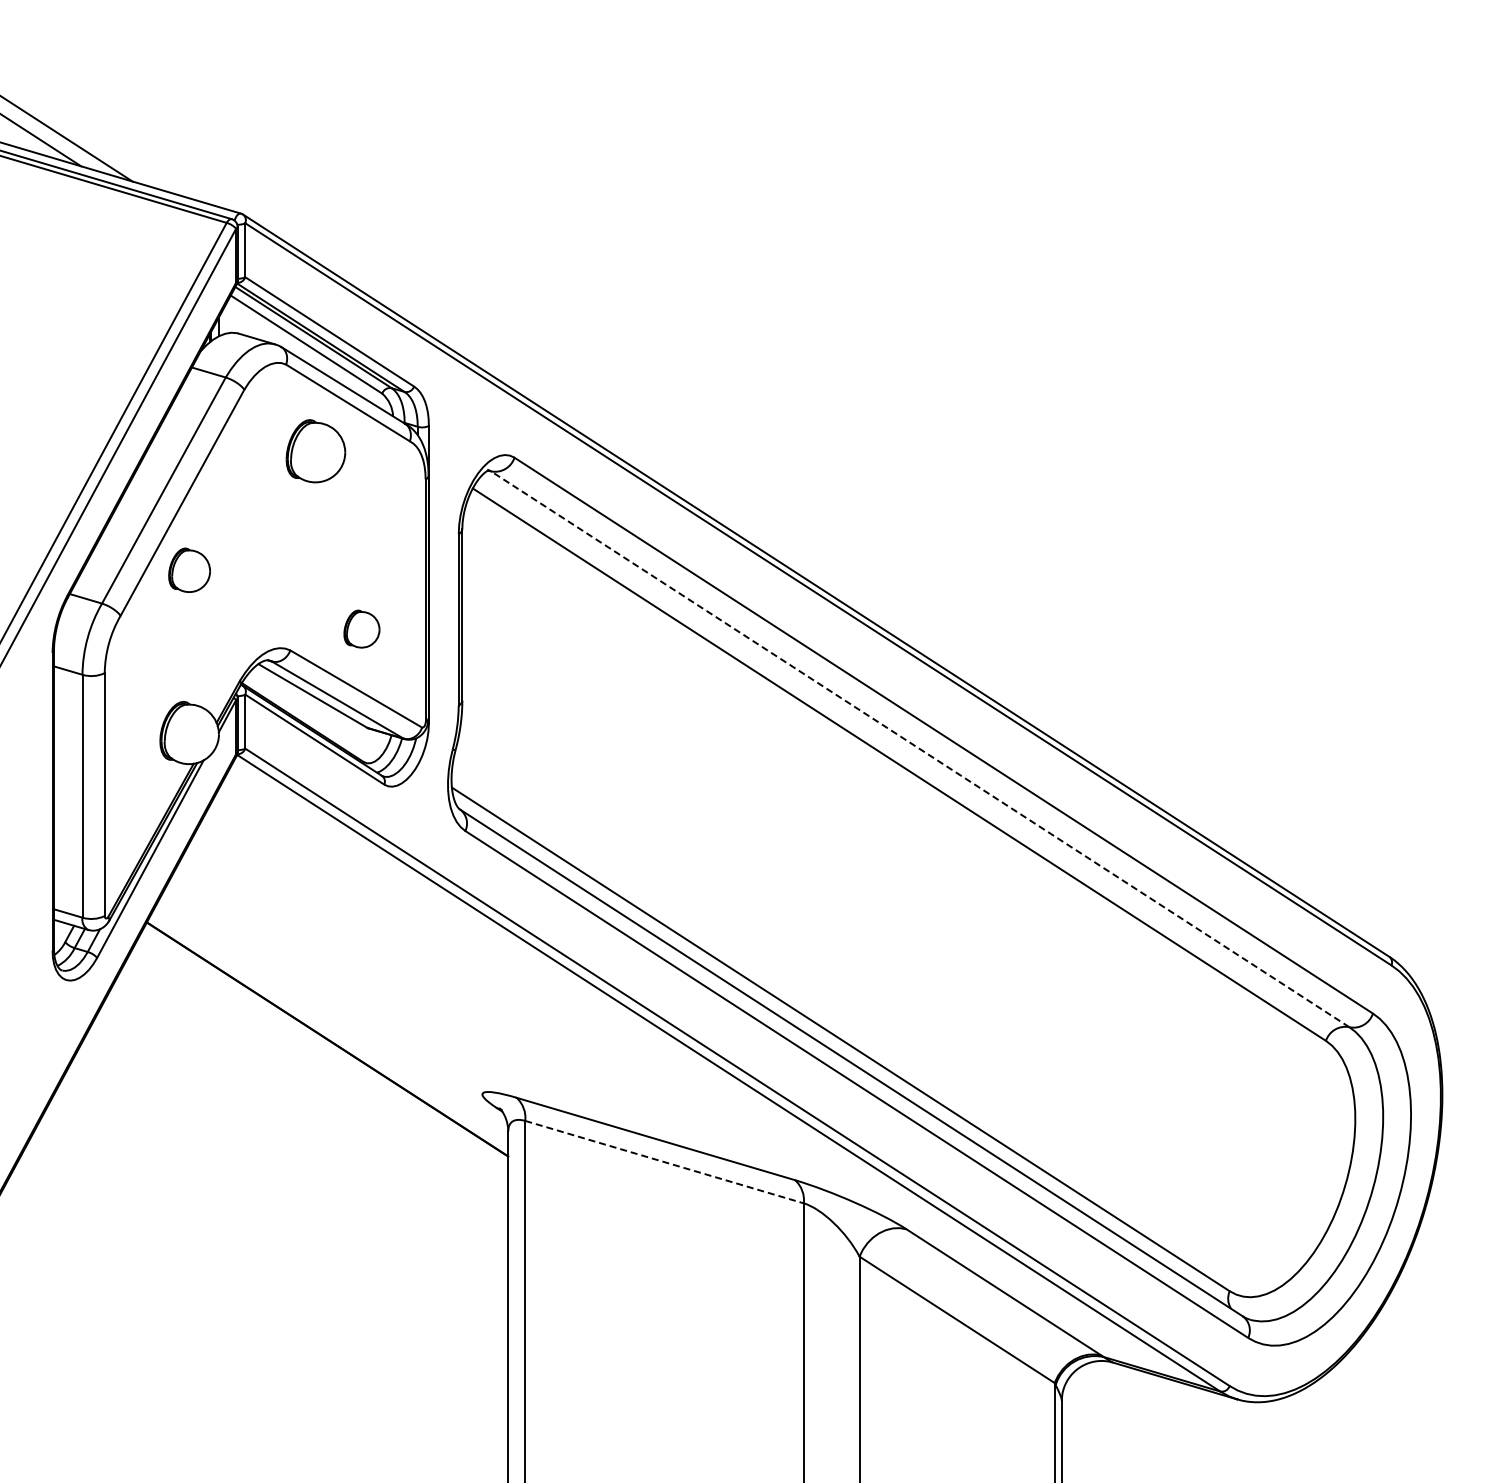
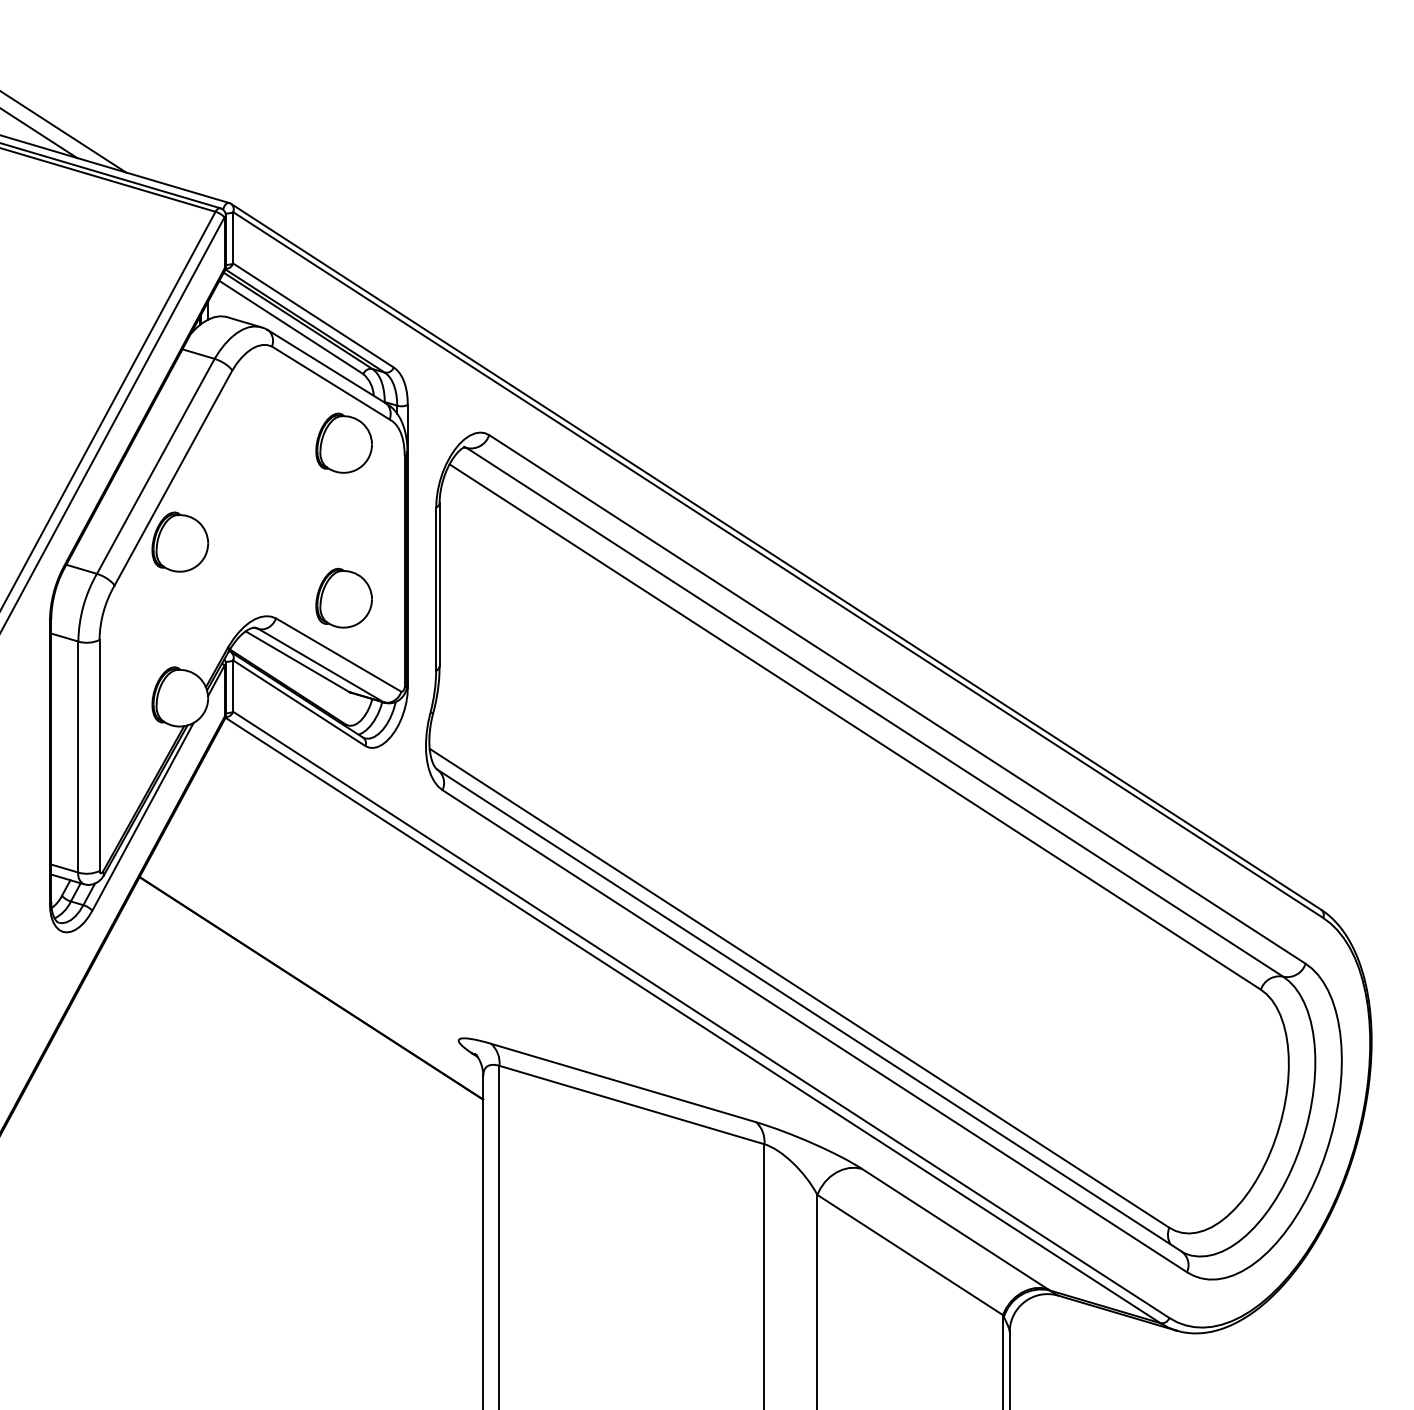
part: (315, 451) -> (343, 443), moved
part: (189, 570) -> (180, 542), size x1.43
part: (361, 628) -> (343, 597), size x1.67
line: (919, 749) -> (874, 712), dashed -> solid
line: (665, 1162) -> (632, 1105), dashed -> solid

